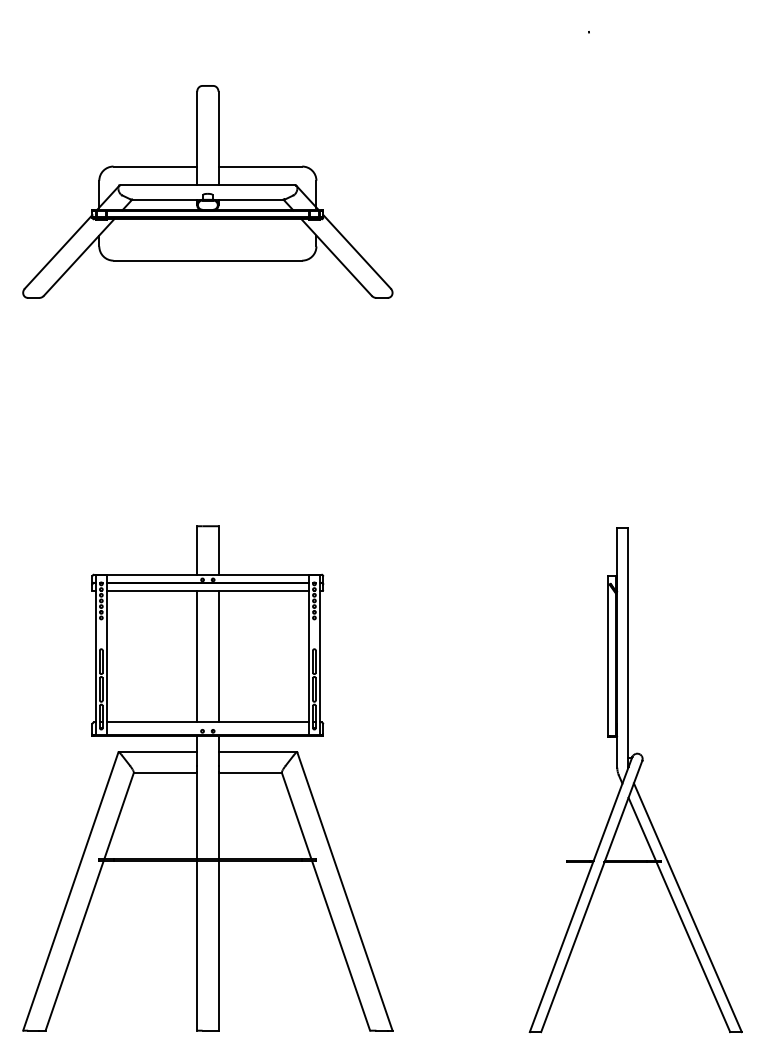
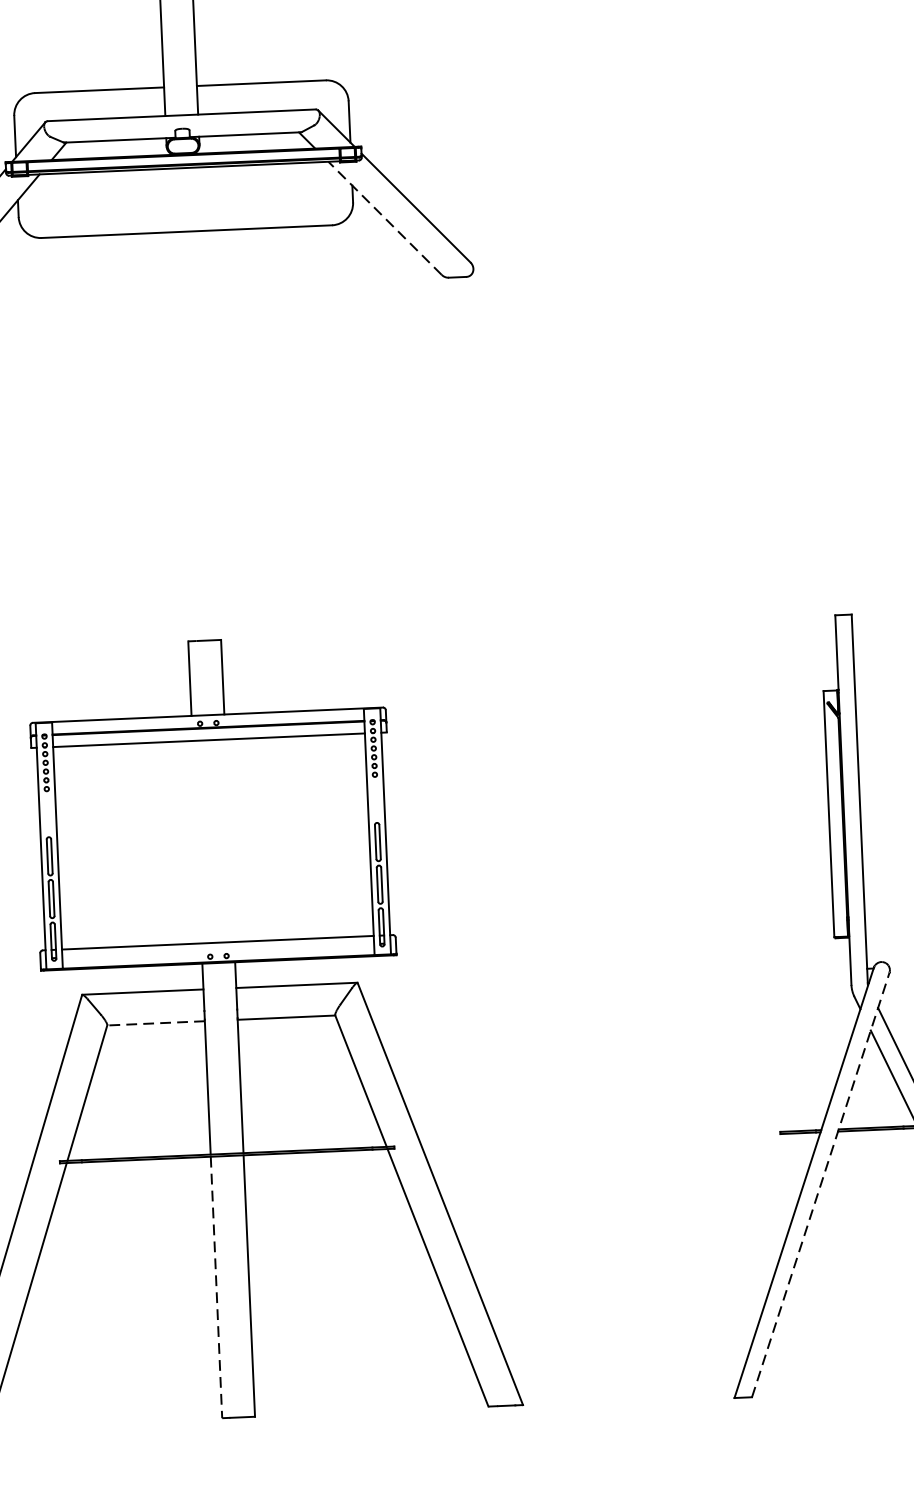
line: (336, 257) -> (384, 218), solid -> dashed
line: (197, 656) -> (197, 841), removed
line: (218, 656) -> (229, 840), removed
line: (165, 772) -> (155, 1022), solid -> dashed
line: (591, 896) -> (820, 1185), solid -> dashed
line: (197, 945) -> (216, 1287), solid -> dashed

